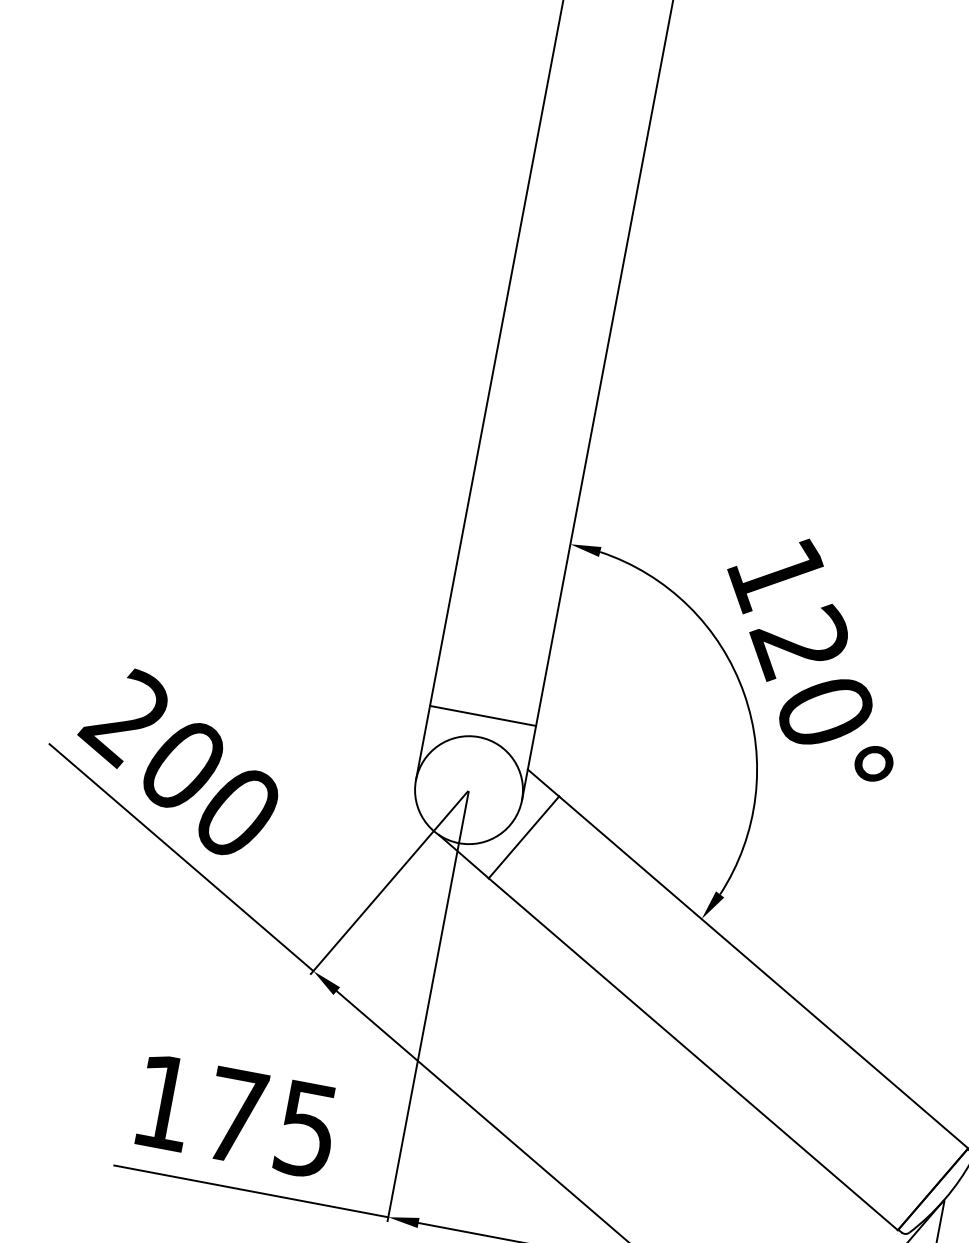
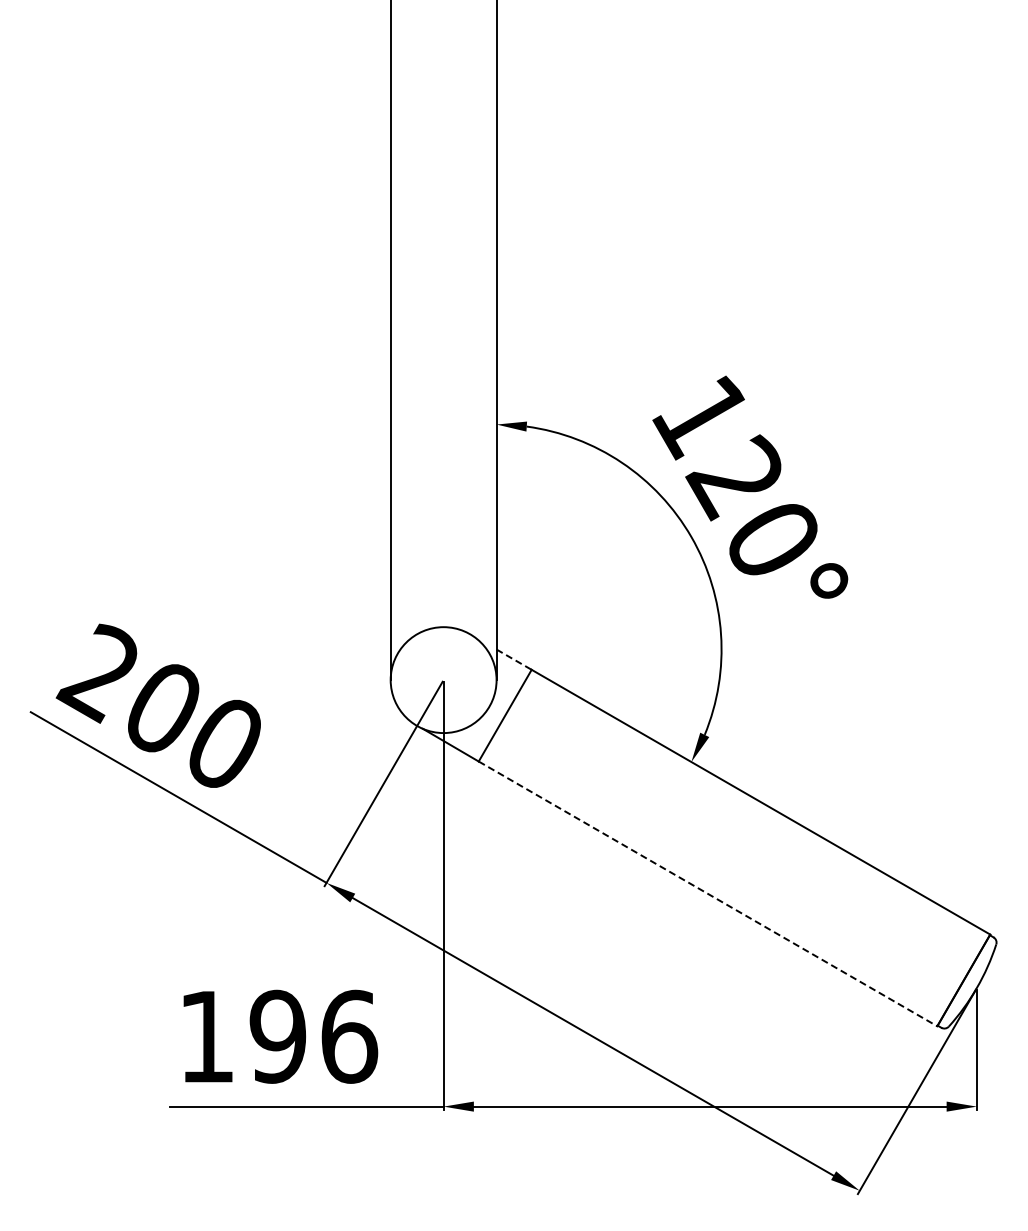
line: (483, 715) -> (443, 605), removed
line: (543, 782) -> (514, 659), solid -> dashed
line: (693, 1053) -> (708, 893), solid -> dashed
text: (271, 1122) -> (313, 1036), 175 -> 196

